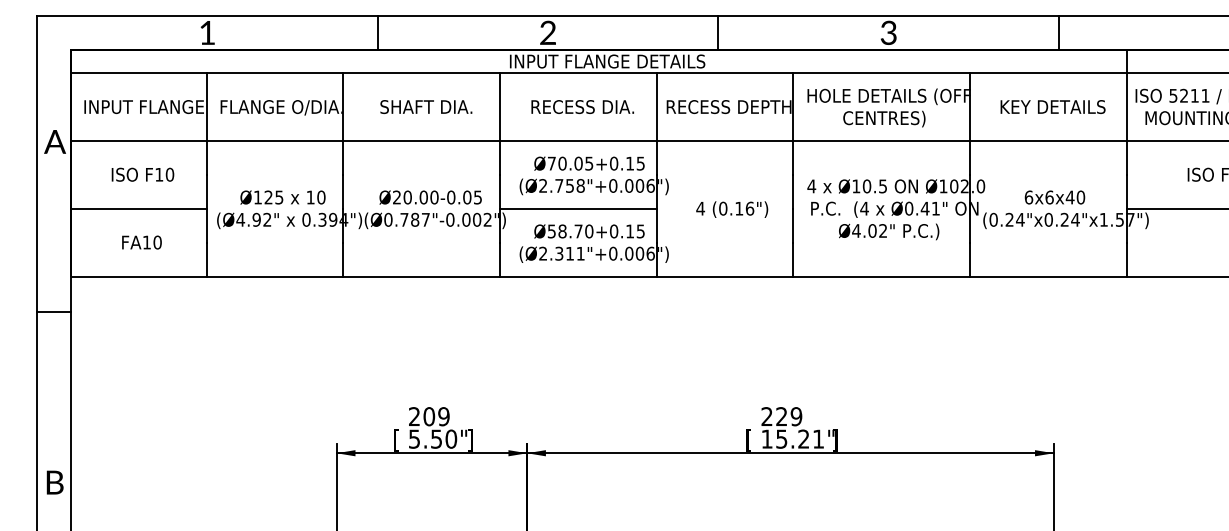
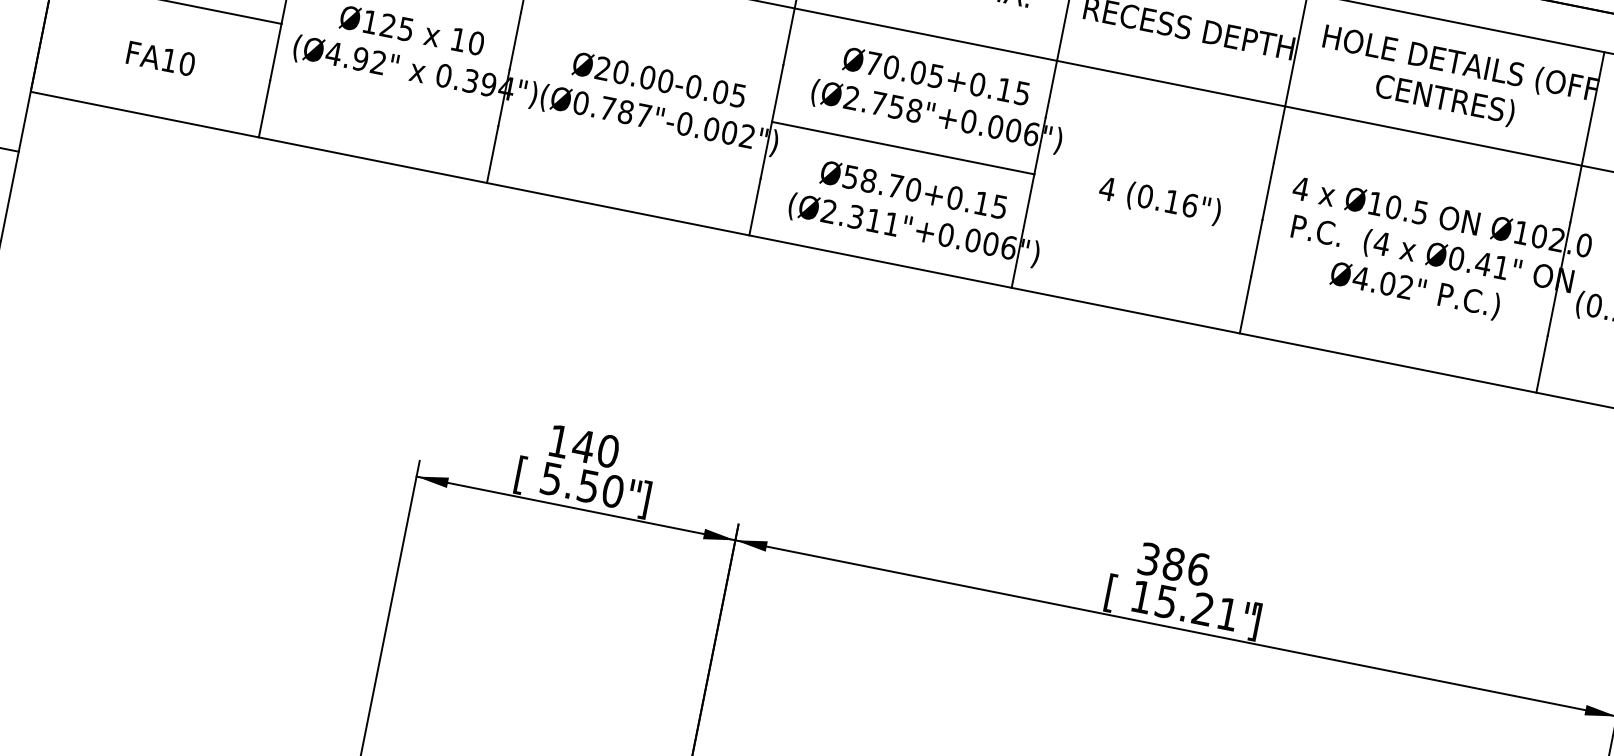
text: (429, 416) -> (584, 446), 209 -> 140
text: (781, 416) -> (1173, 563), 229 -> 386

